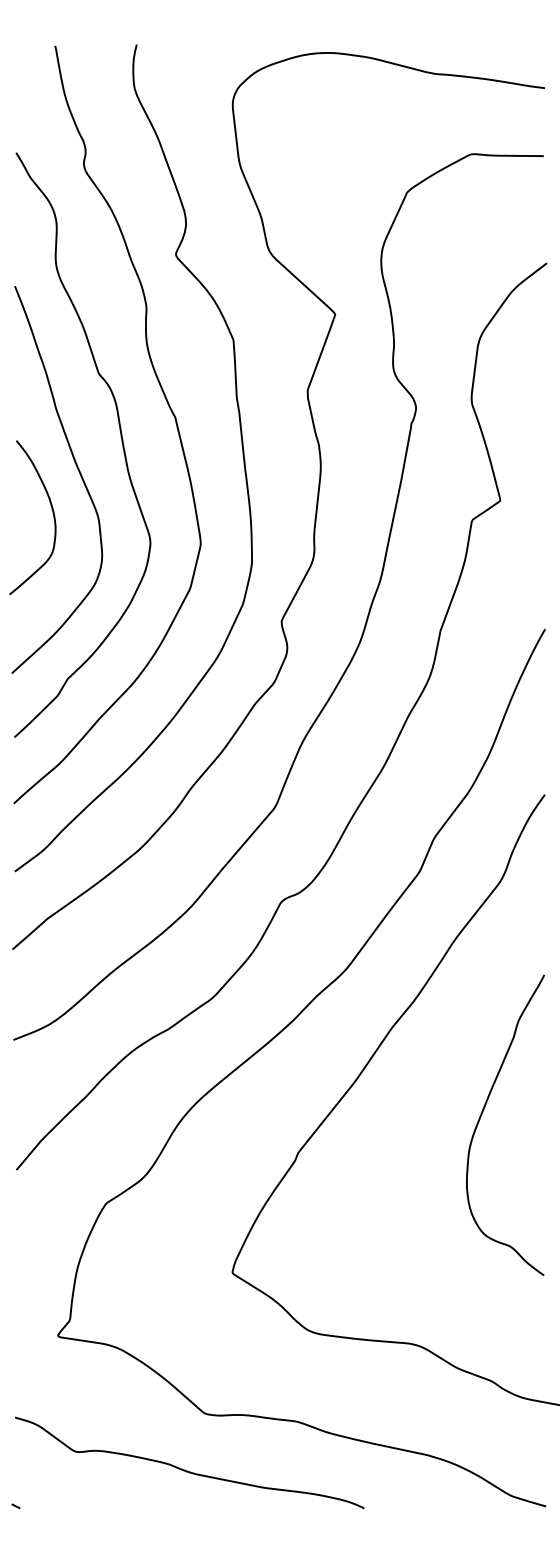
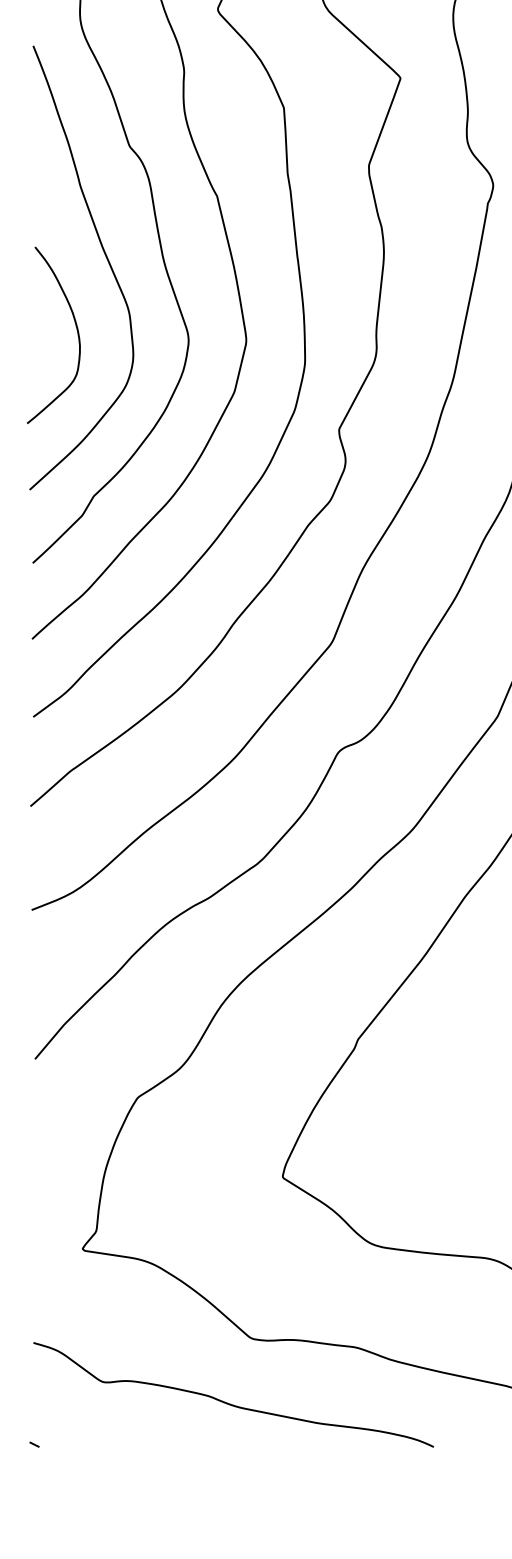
curve: (52, 513) -> (76, 330), moved

